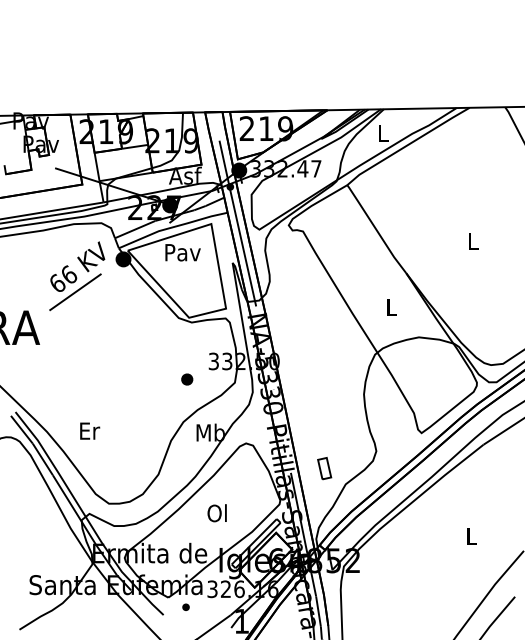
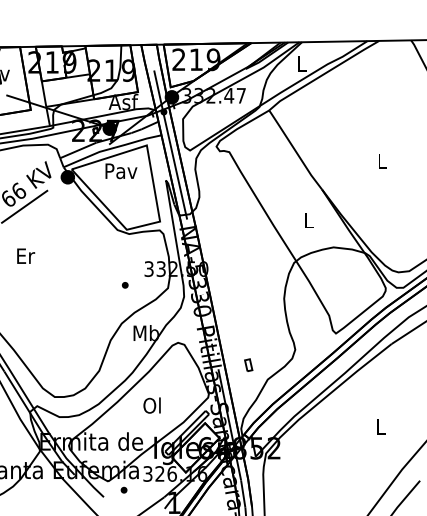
part: (187, 379) -> (125, 285), size x0.62
text: (90, 430) -> (26, 255), moved
part: (324, 467) -> (248, 364), size x0.62

